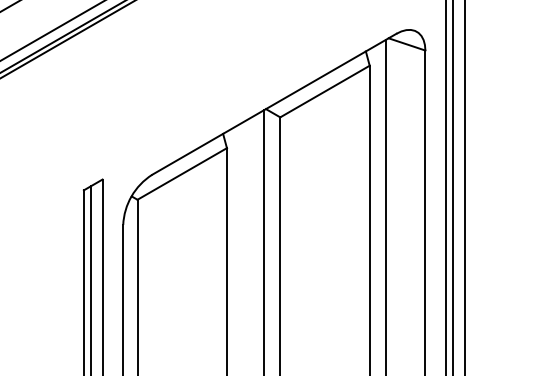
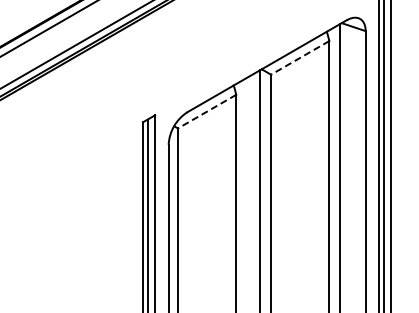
line: (325, 90) -> (300, 57), solid -> dashed
line: (182, 173) -> (207, 111), solid -> dashed

